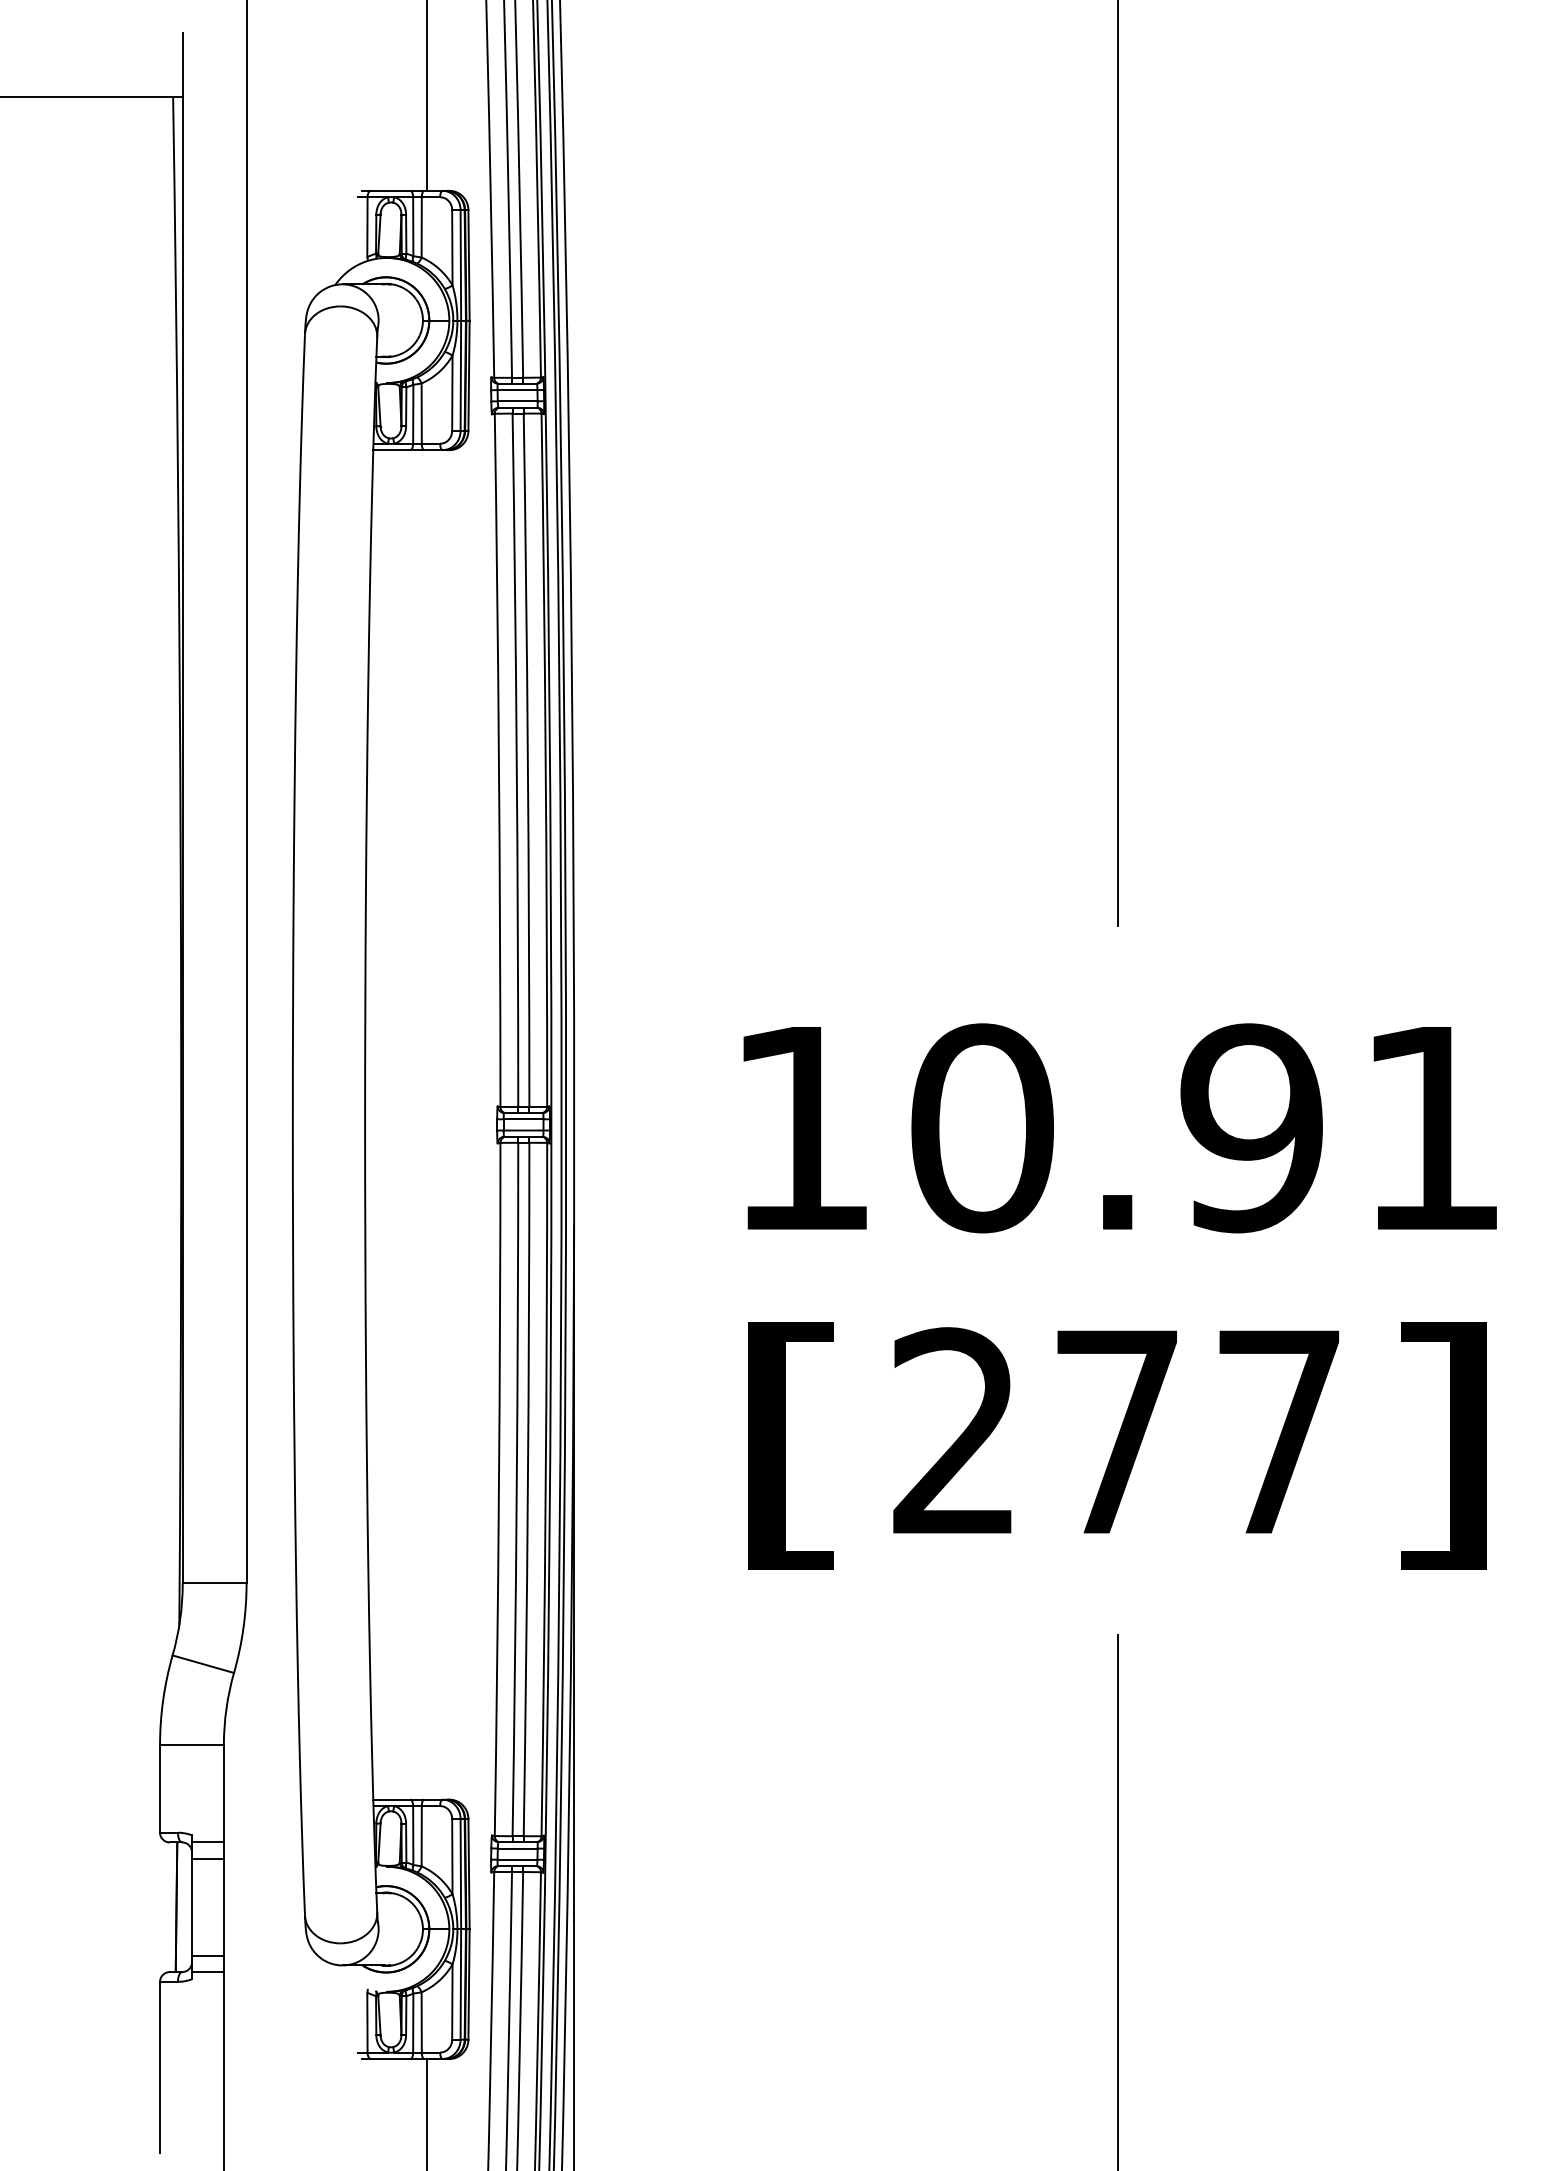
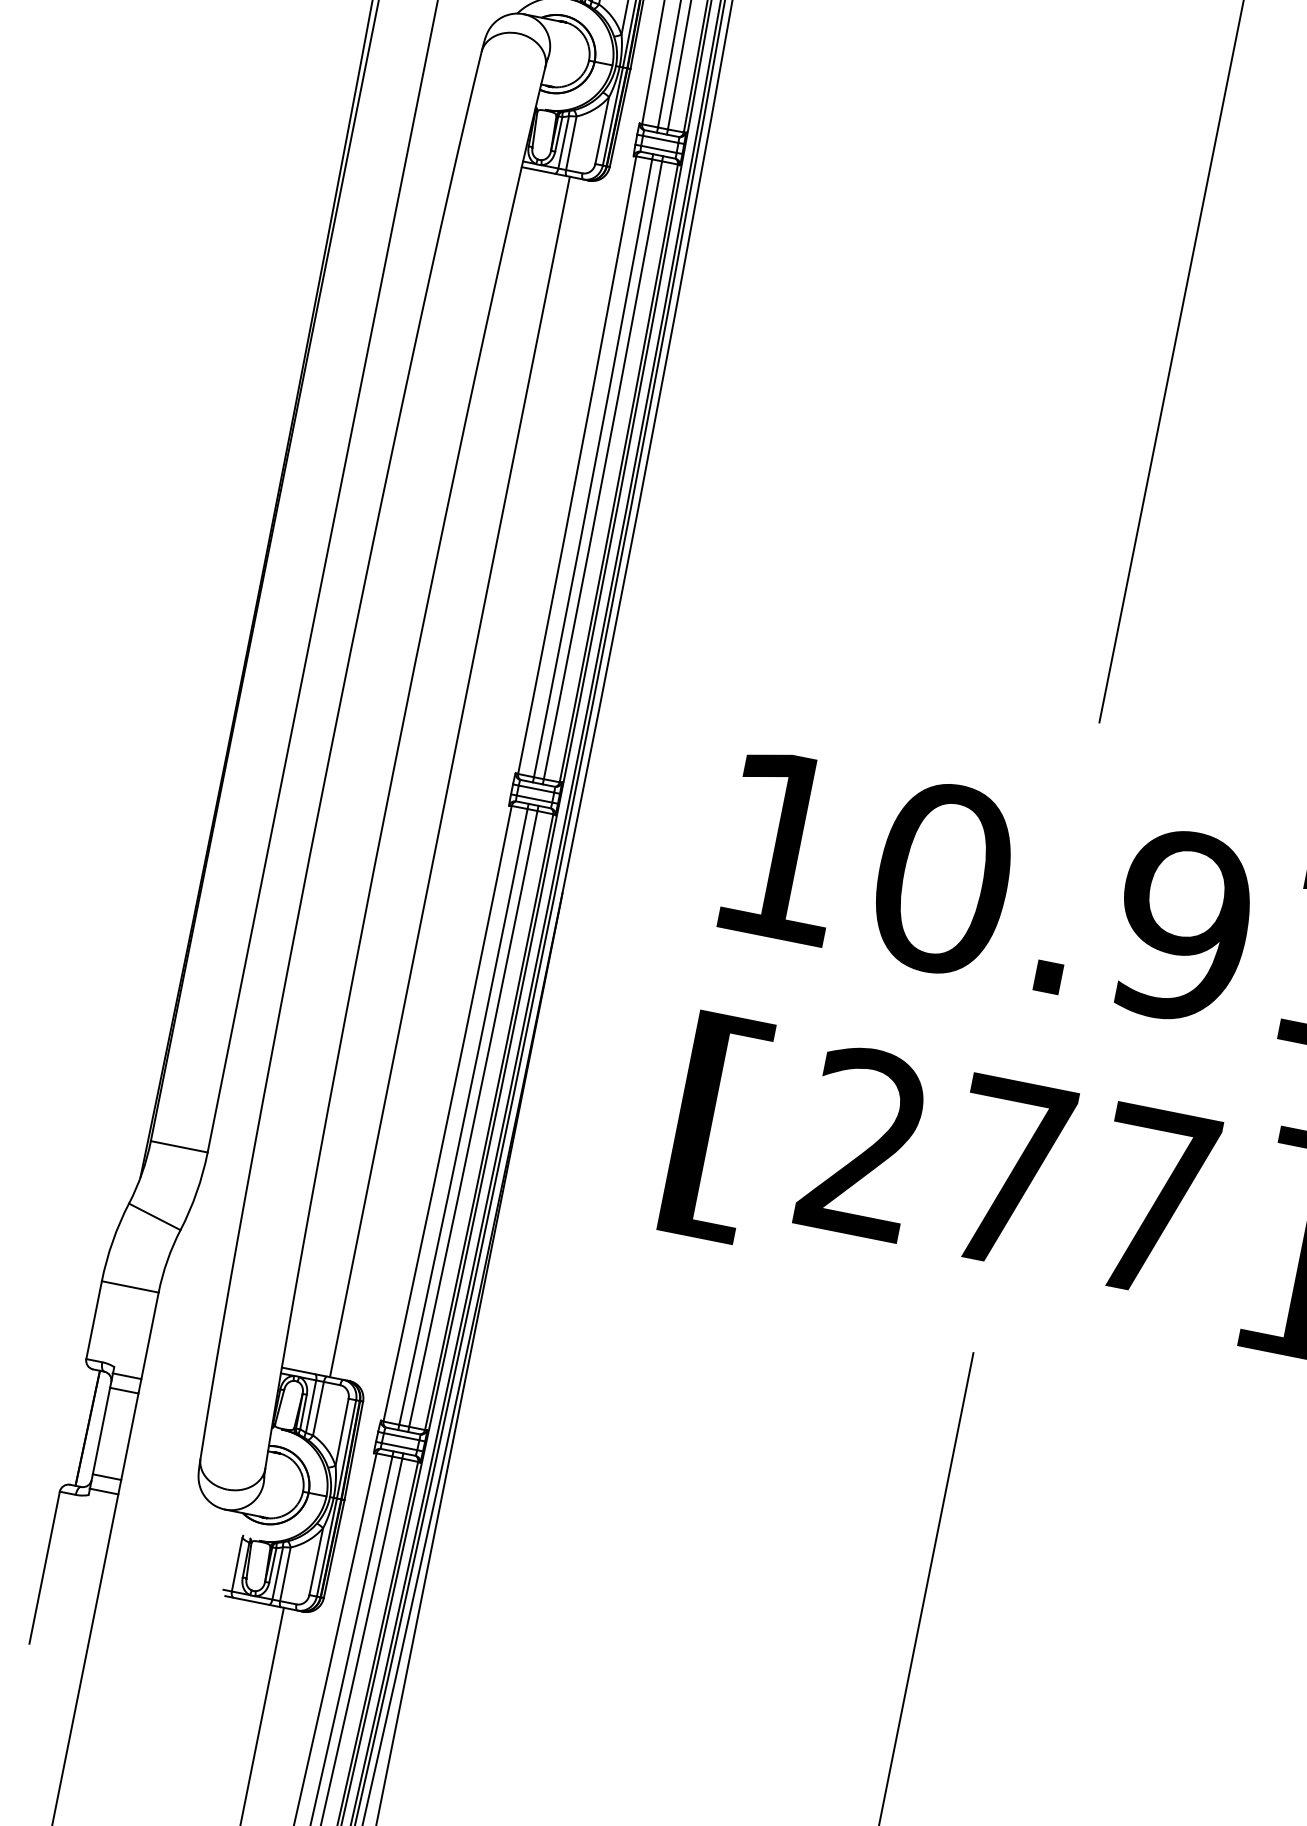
line: (427, 1124) -> (450, 776), added

